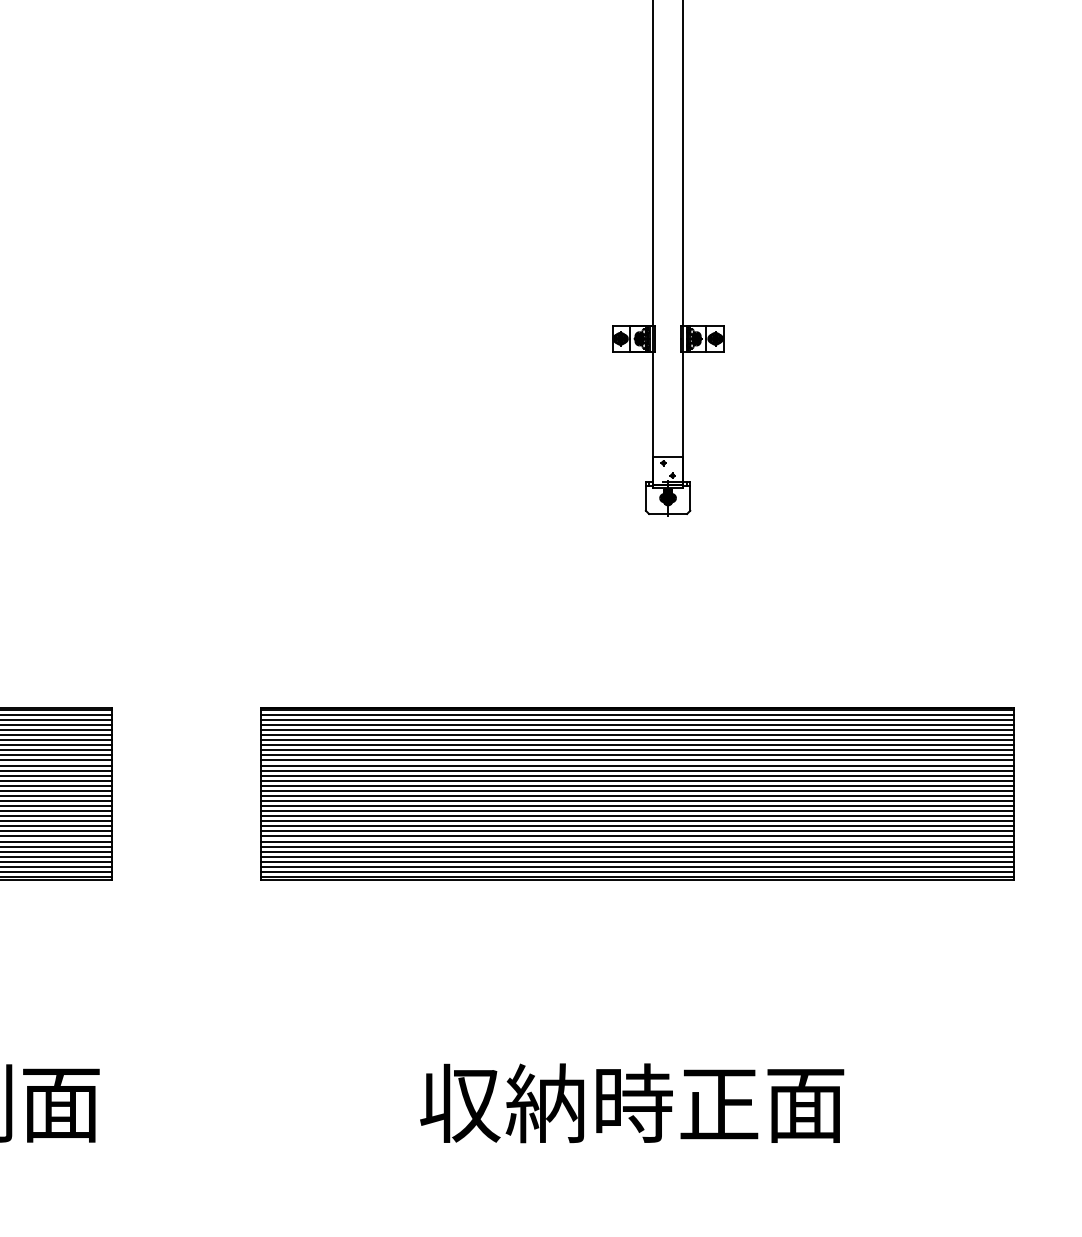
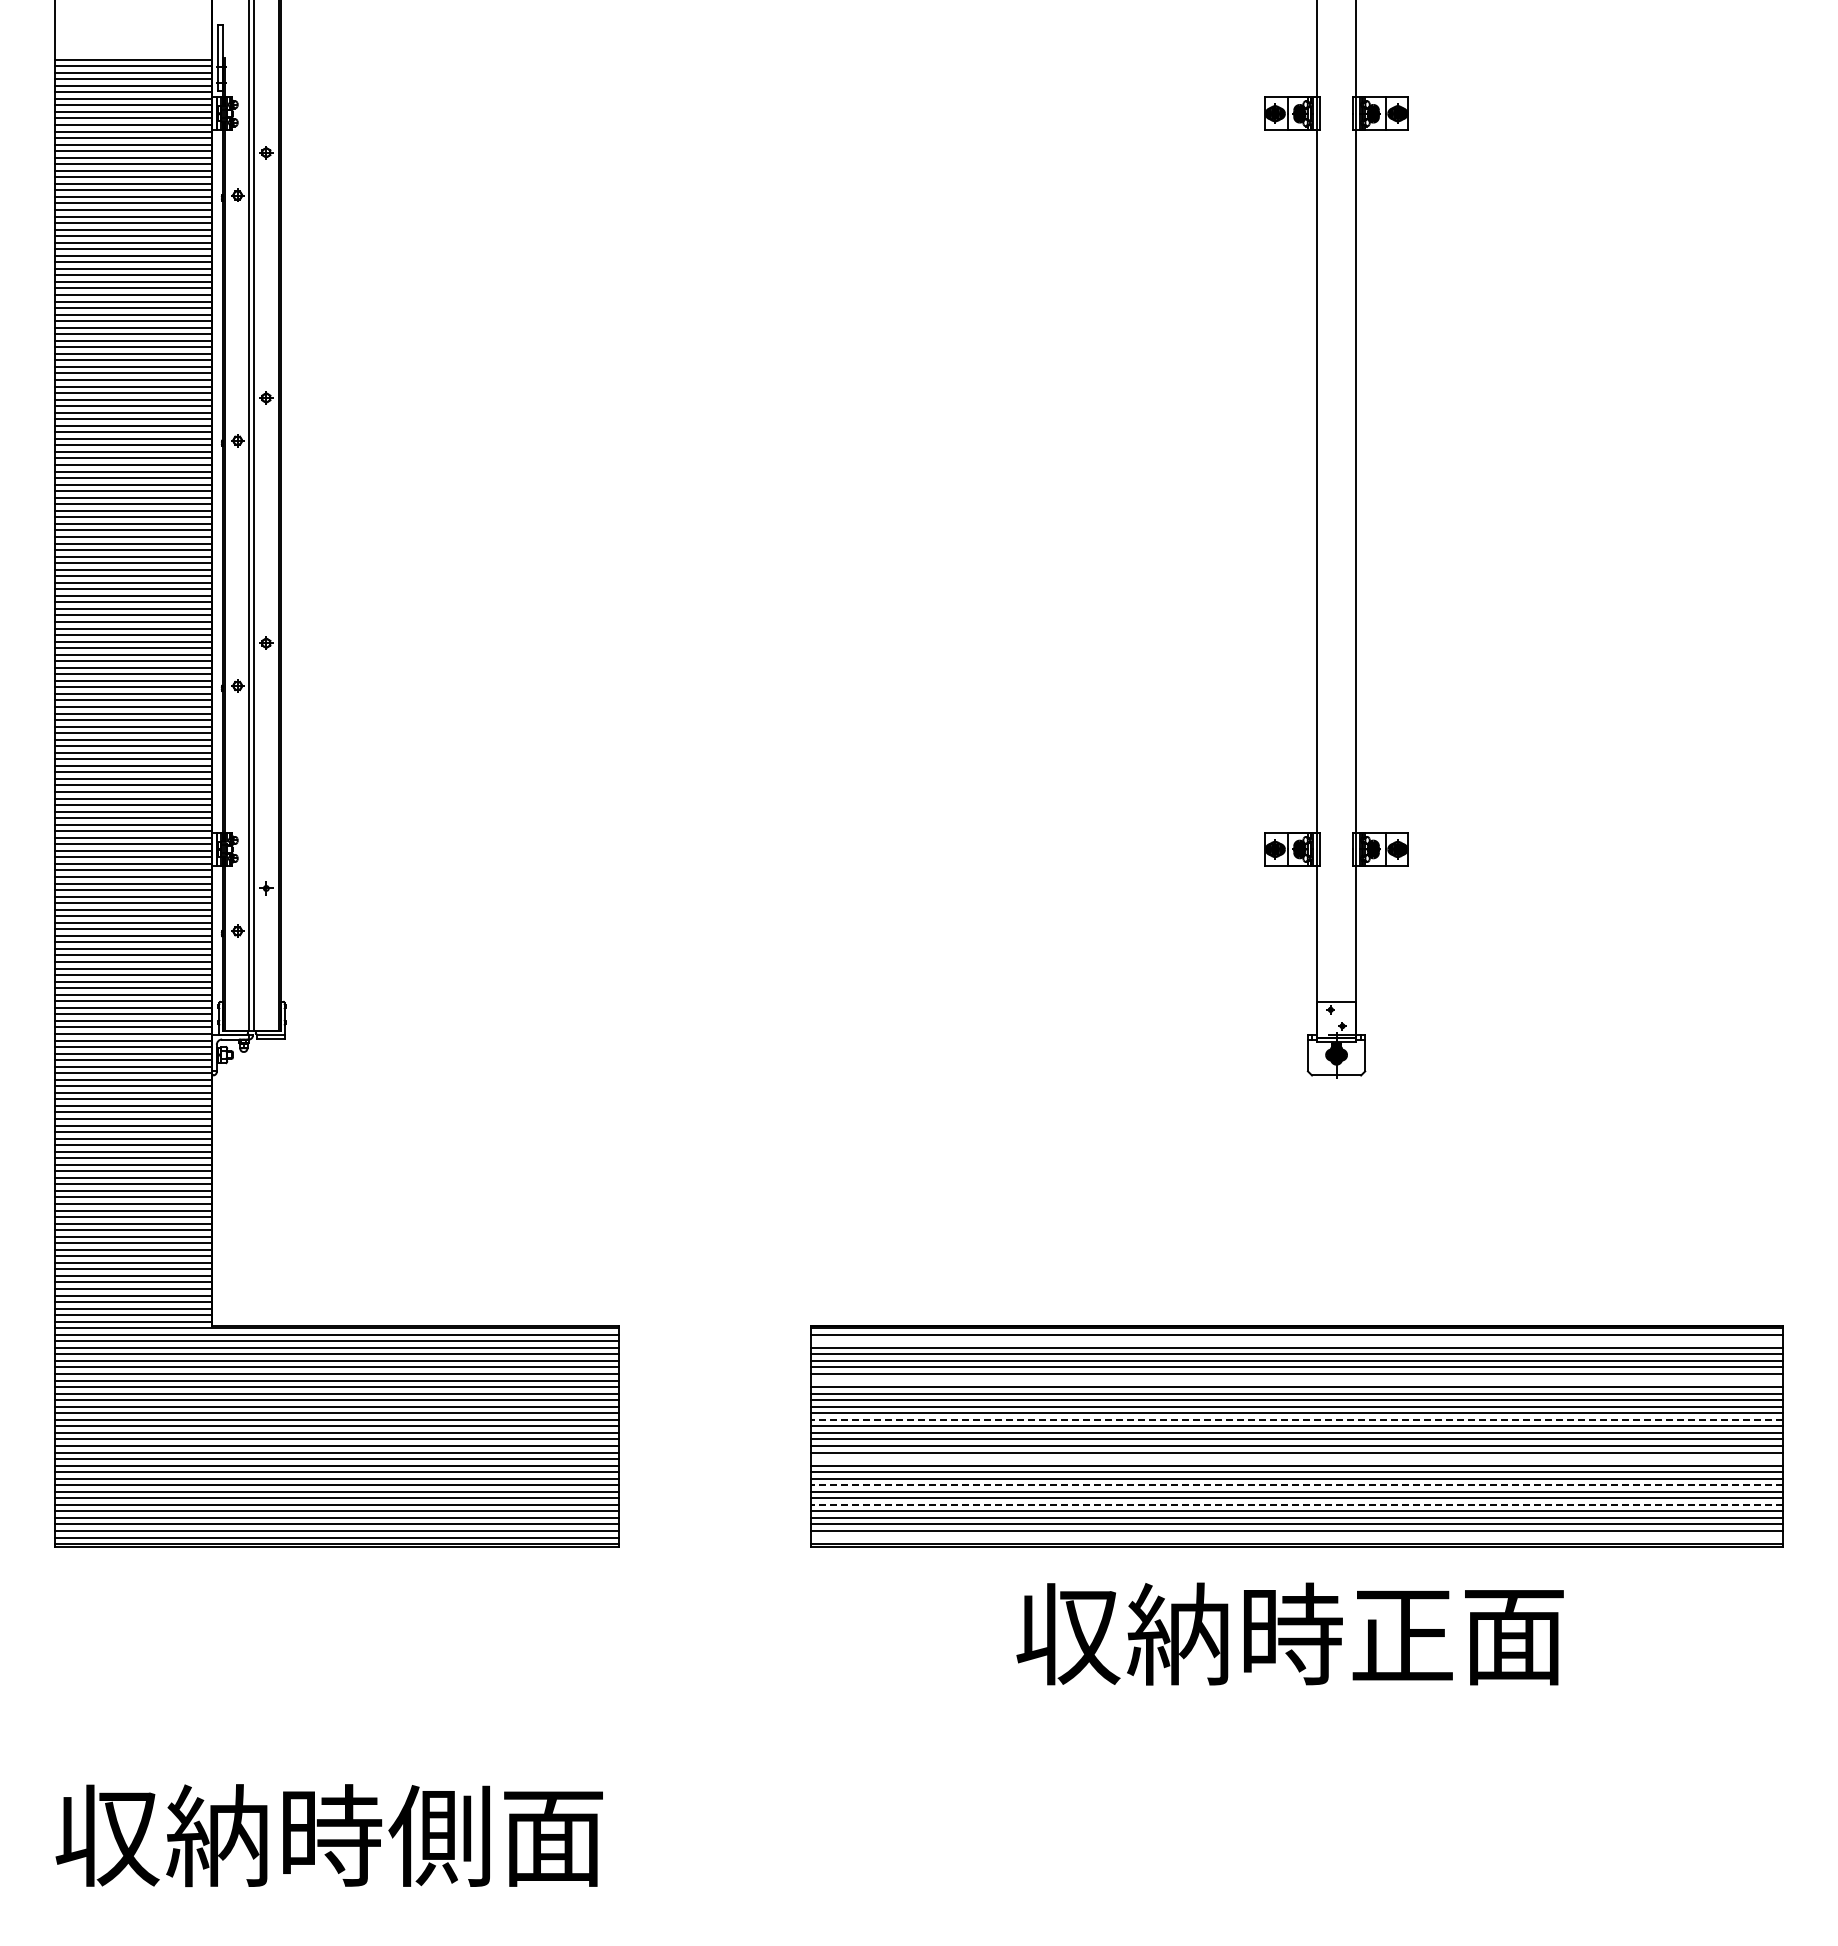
line: (637, 720) -> (1296, 1341), removed
line: (637, 750) -> (1296, 1380), removed
line: (637, 780) -> (1296, 1419), solid -> dashed
line: (637, 811) -> (1296, 1459), removed
line: (637, 831) -> (1296, 1485), solid -> dashed
line: (637, 846) -> (1296, 1504), solid -> dashed
line: (637, 871) -> (1296, 1537), removed
text: (631, 1102) -> (1289, 1633), moved

